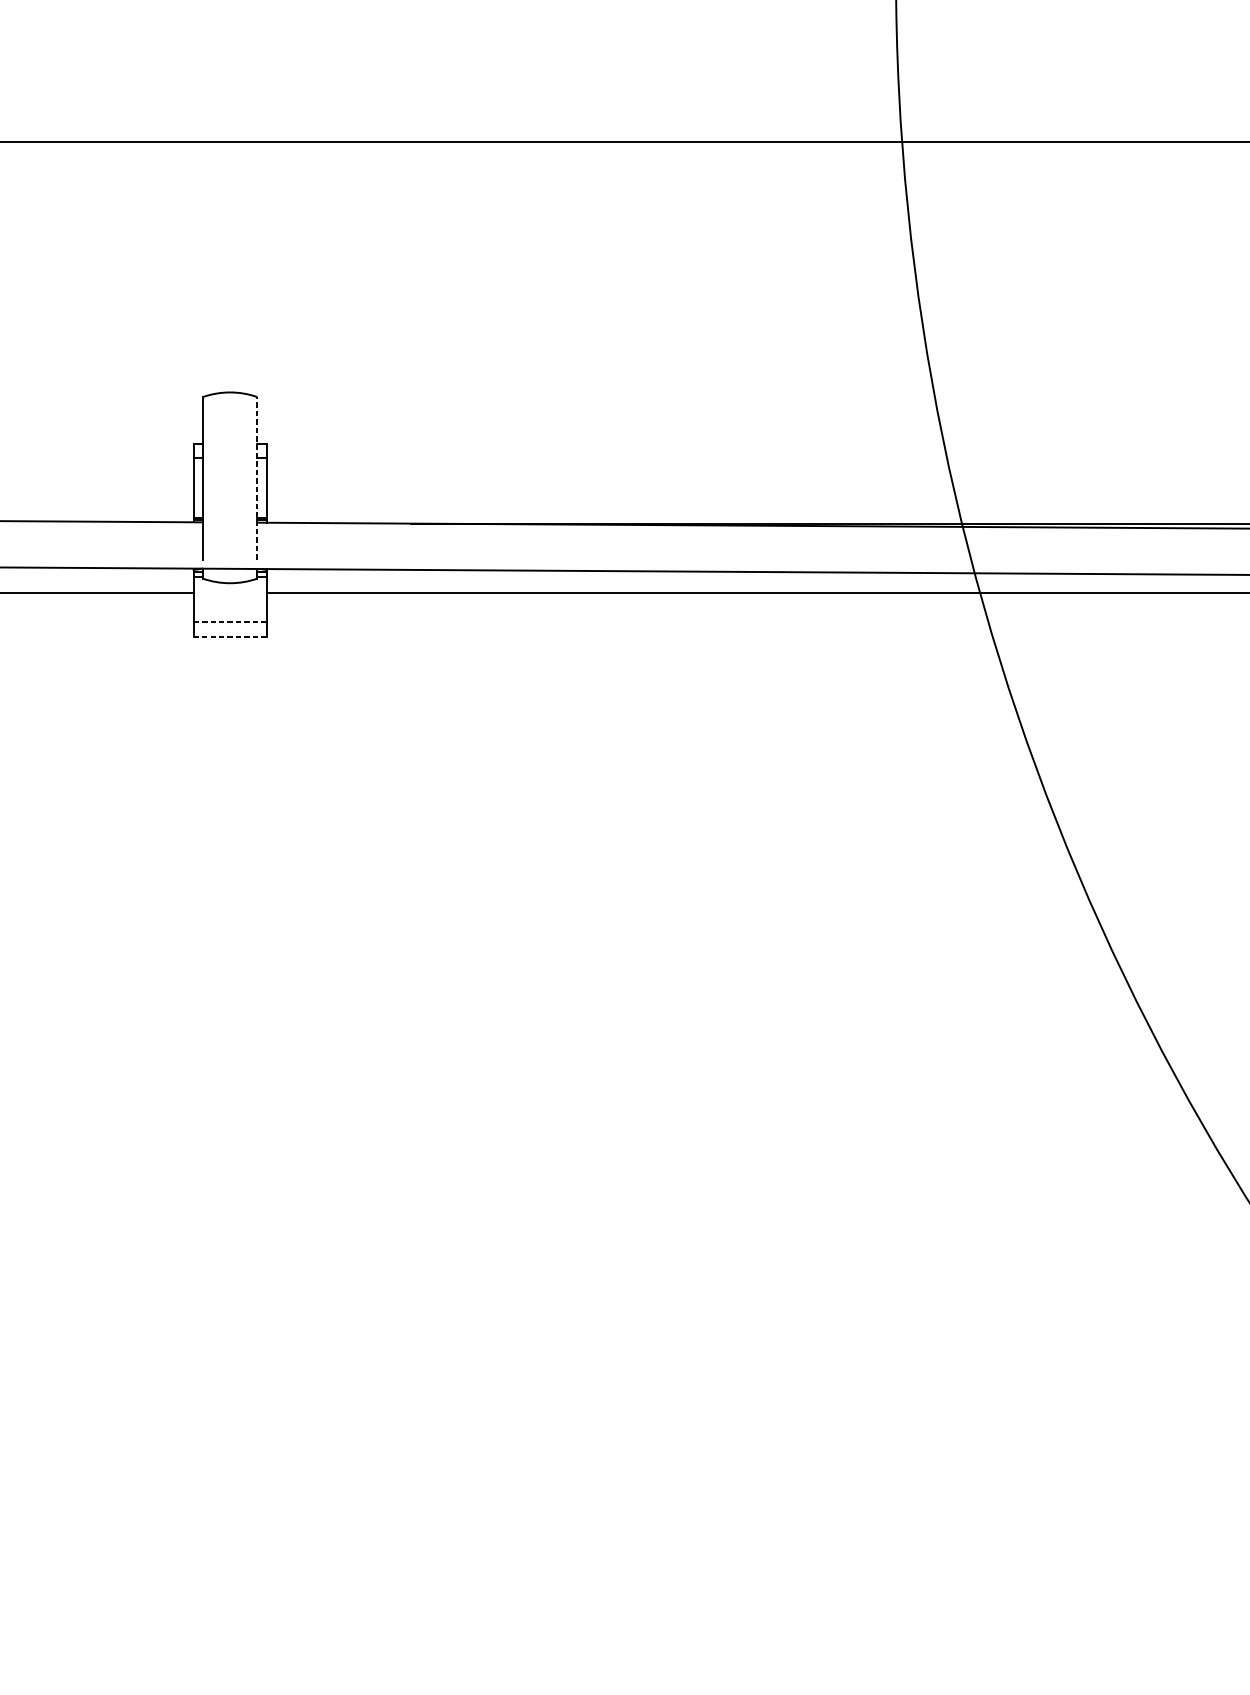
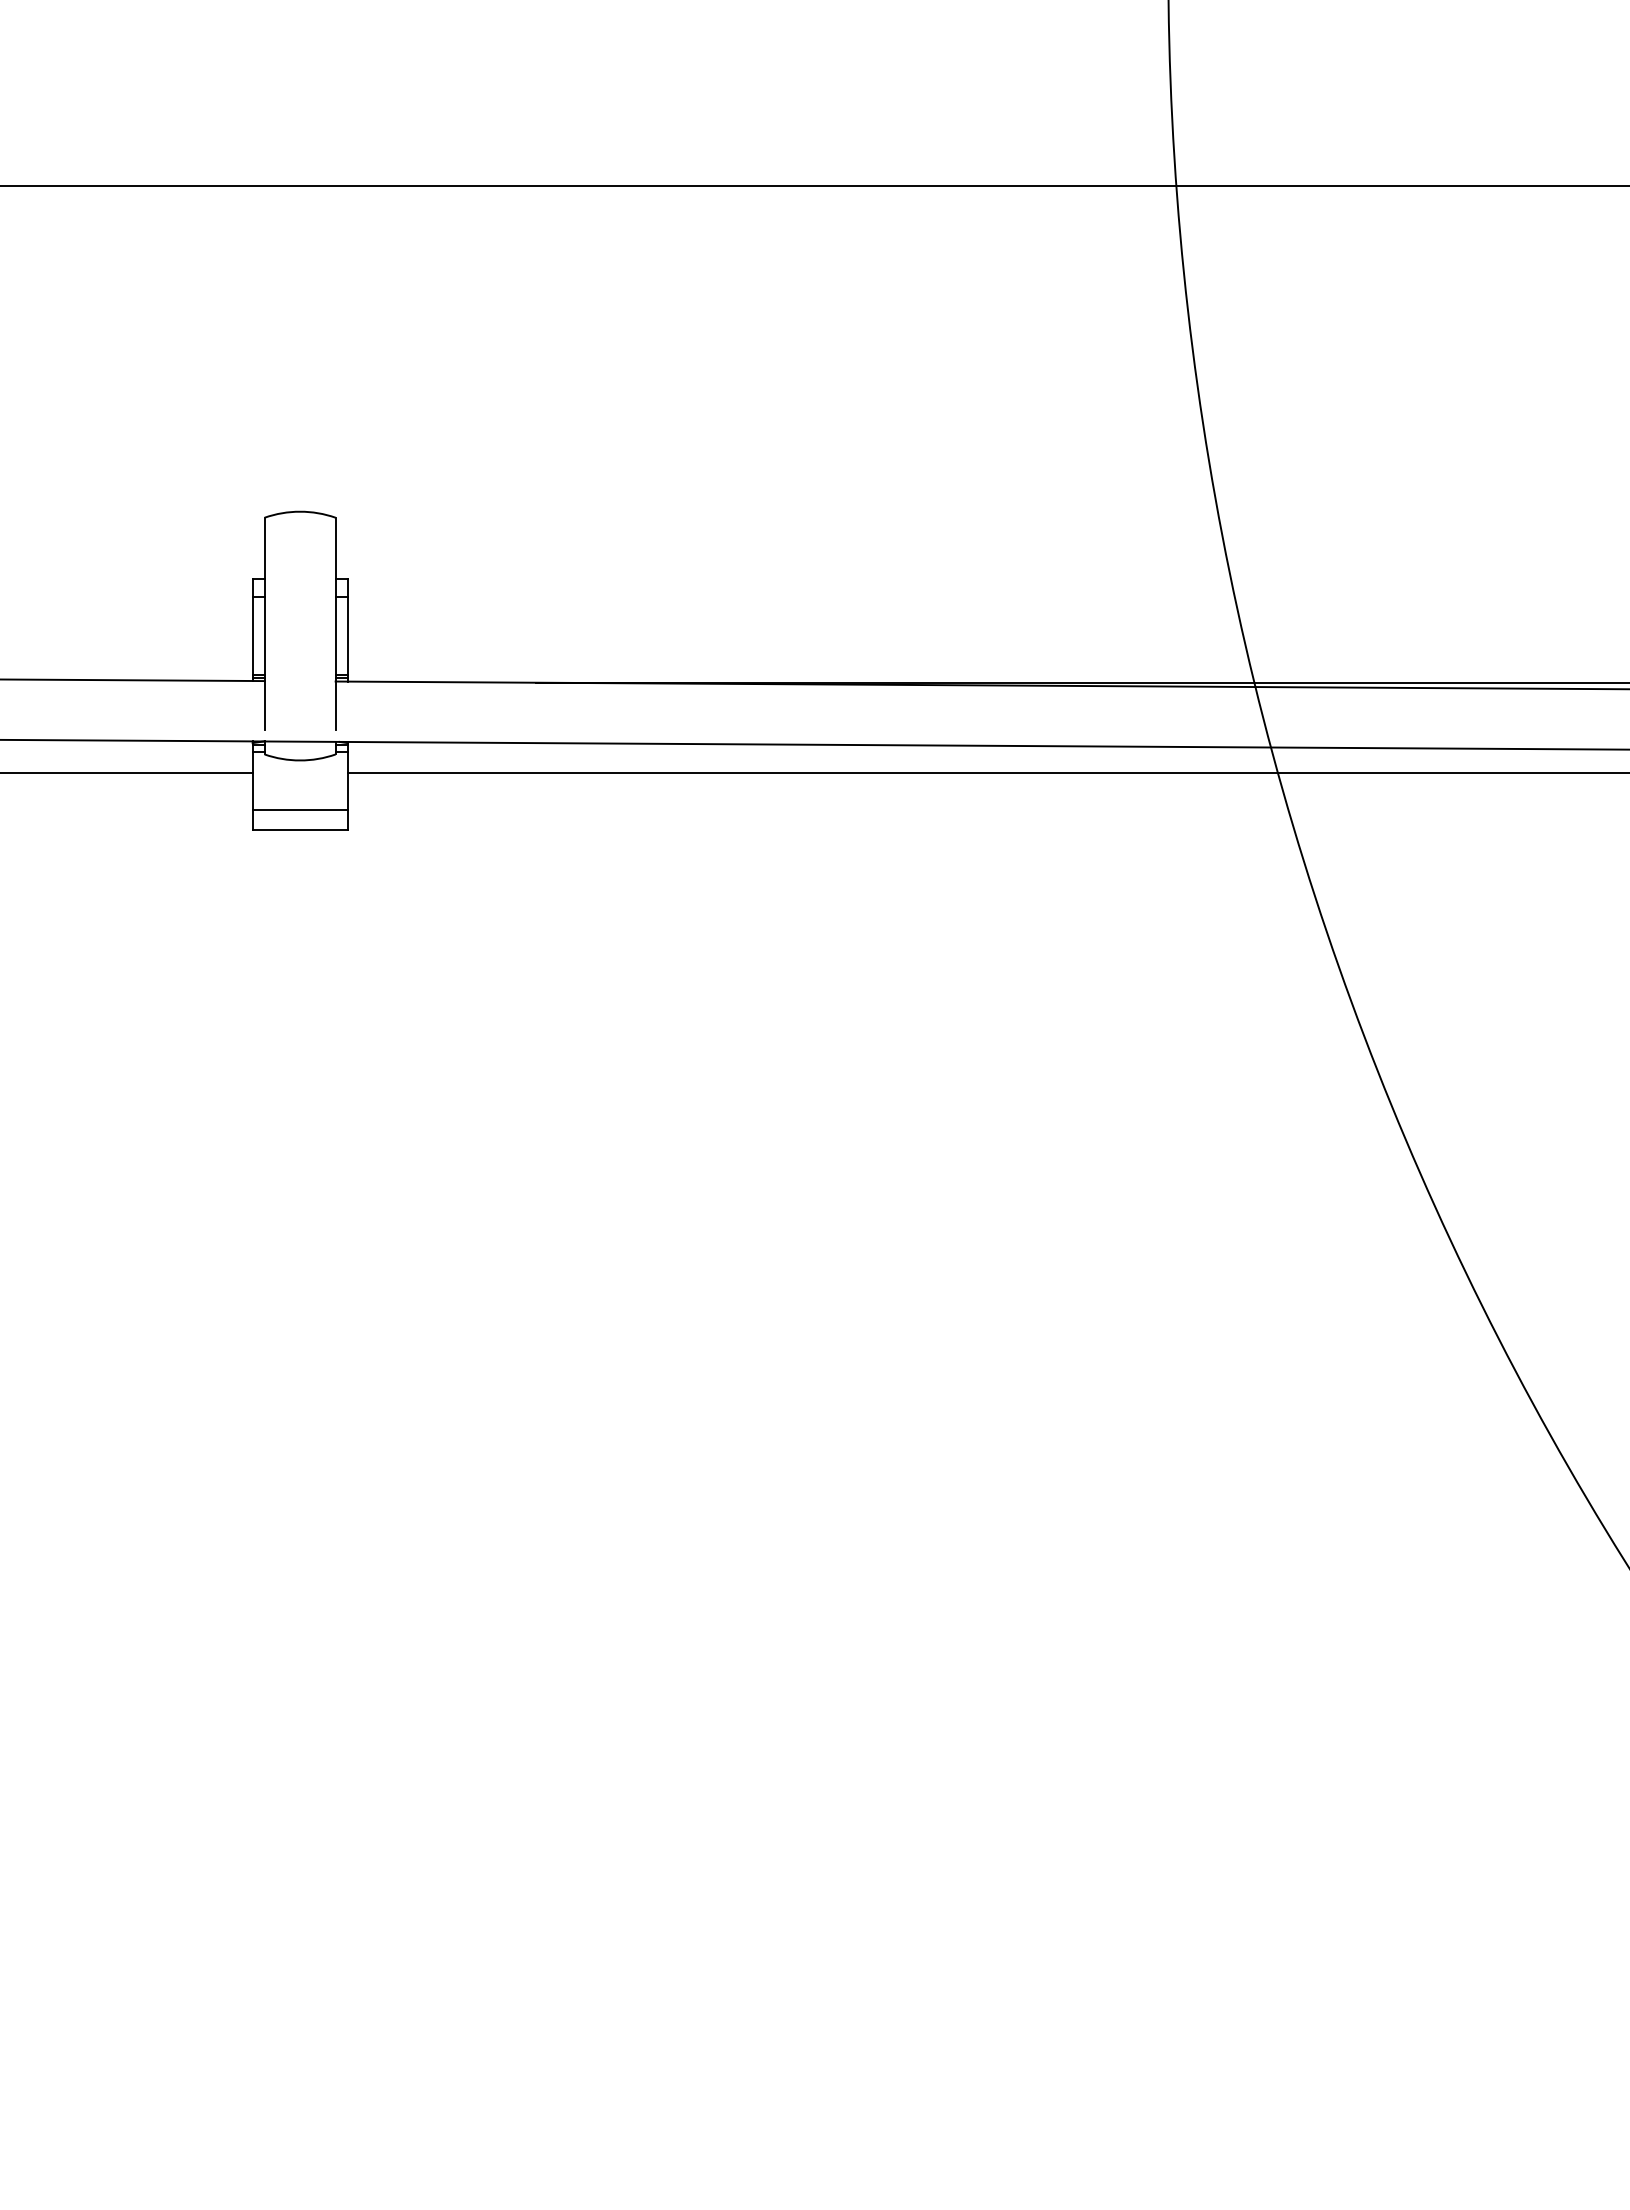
line: (257, 478) -> (335, 623), dashed -> solid
line: (230, 621) -> (300, 810), dashed -> solid
line: (230, 636) -> (300, 829), dashed -> solid

